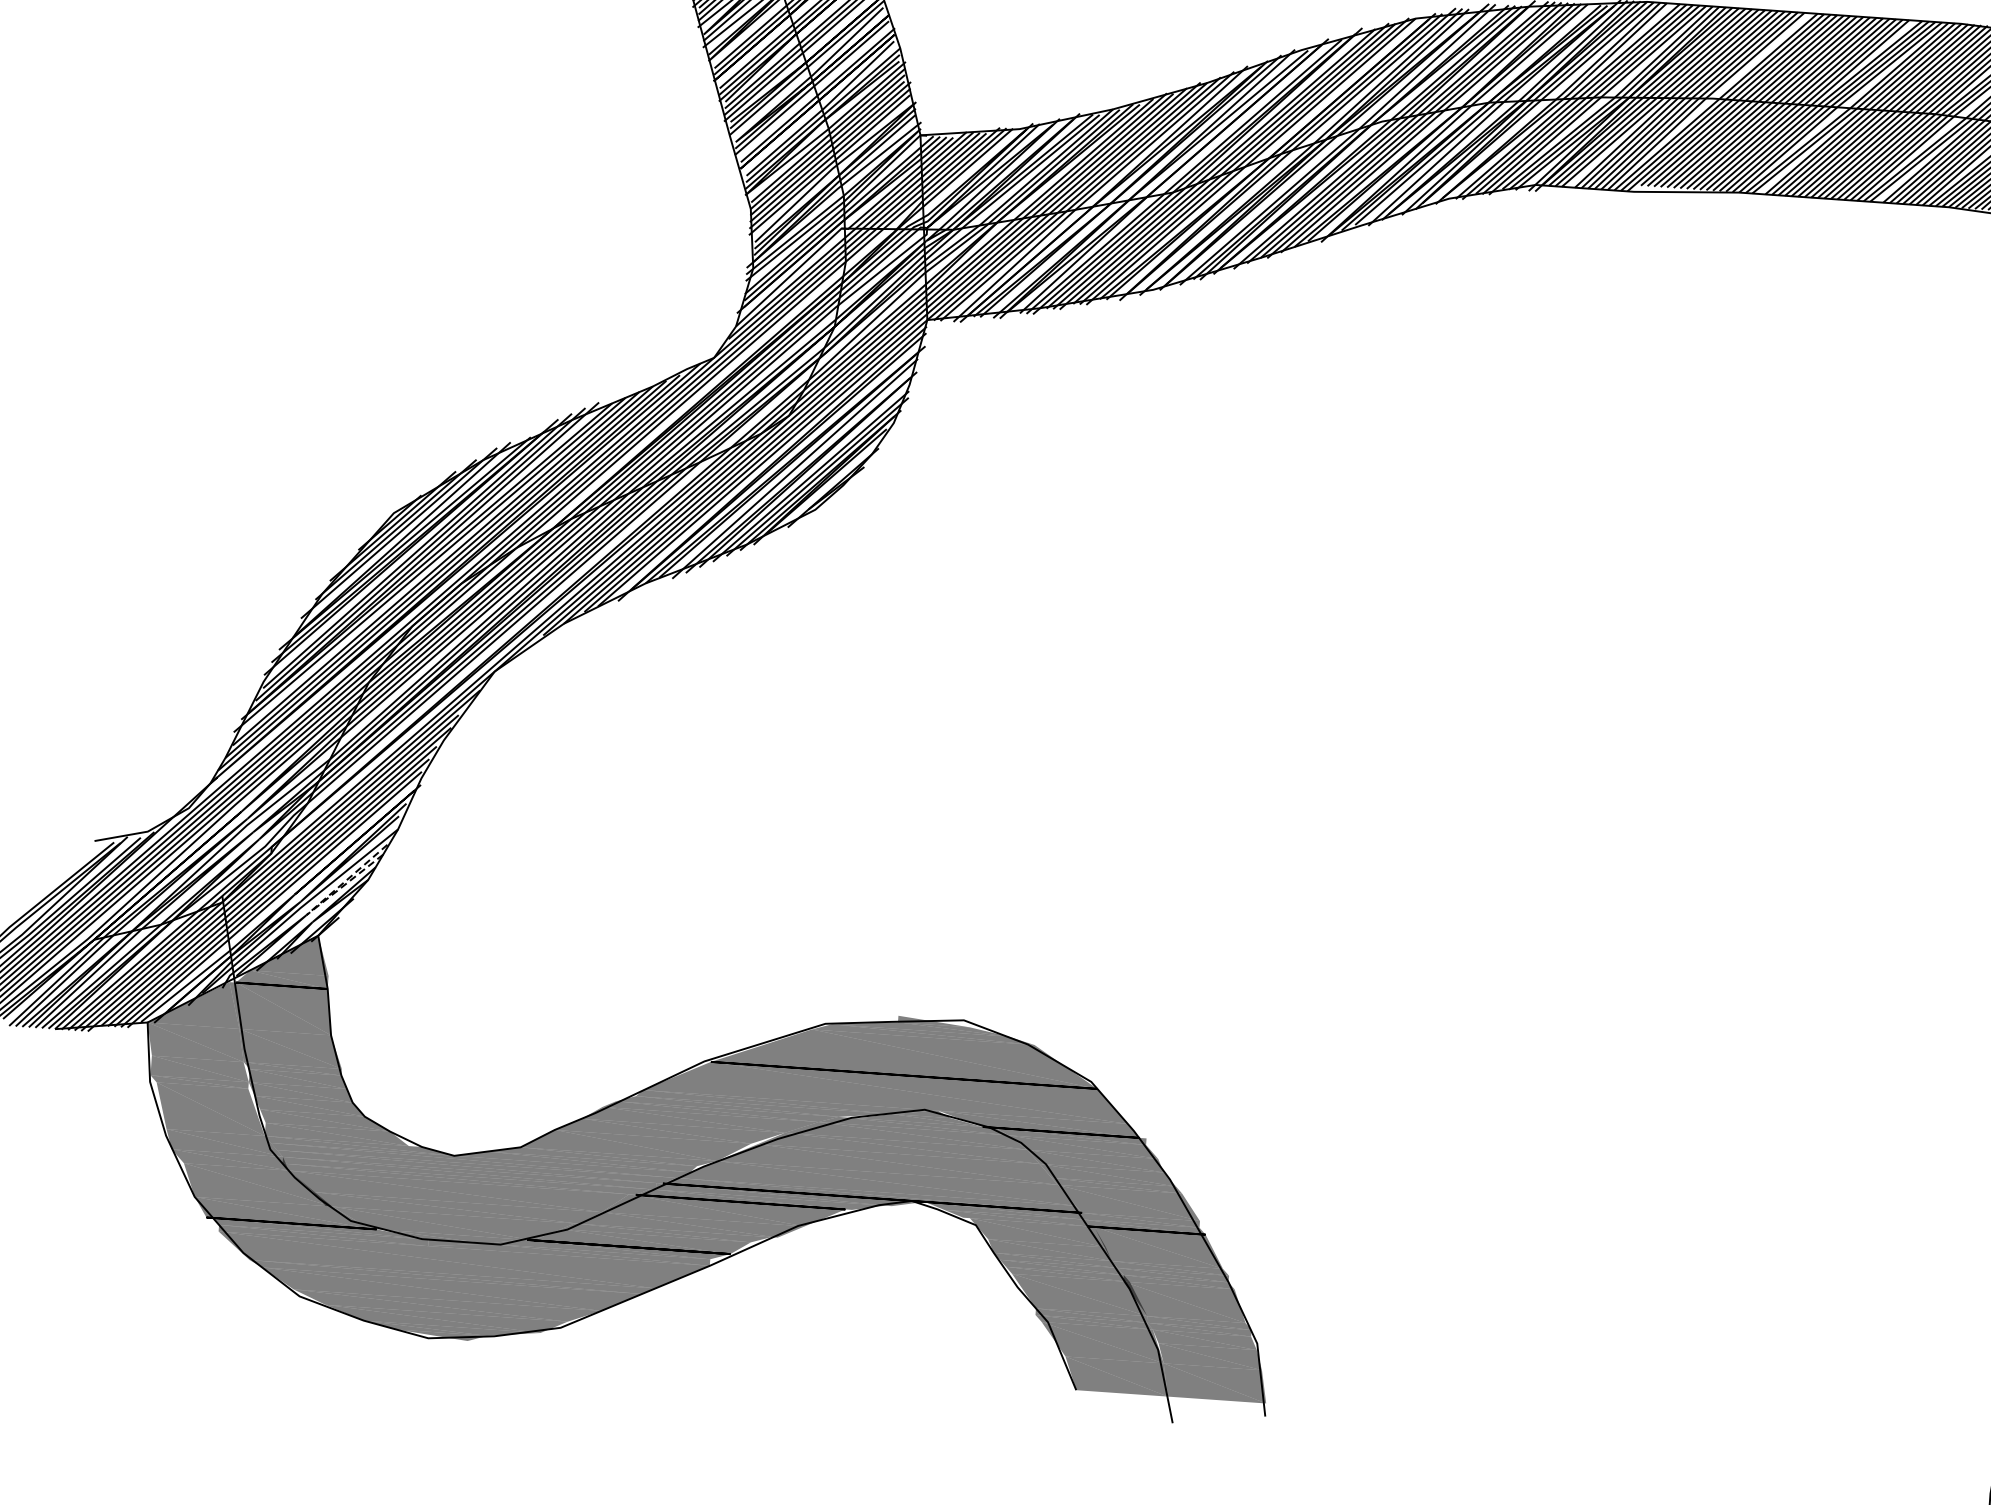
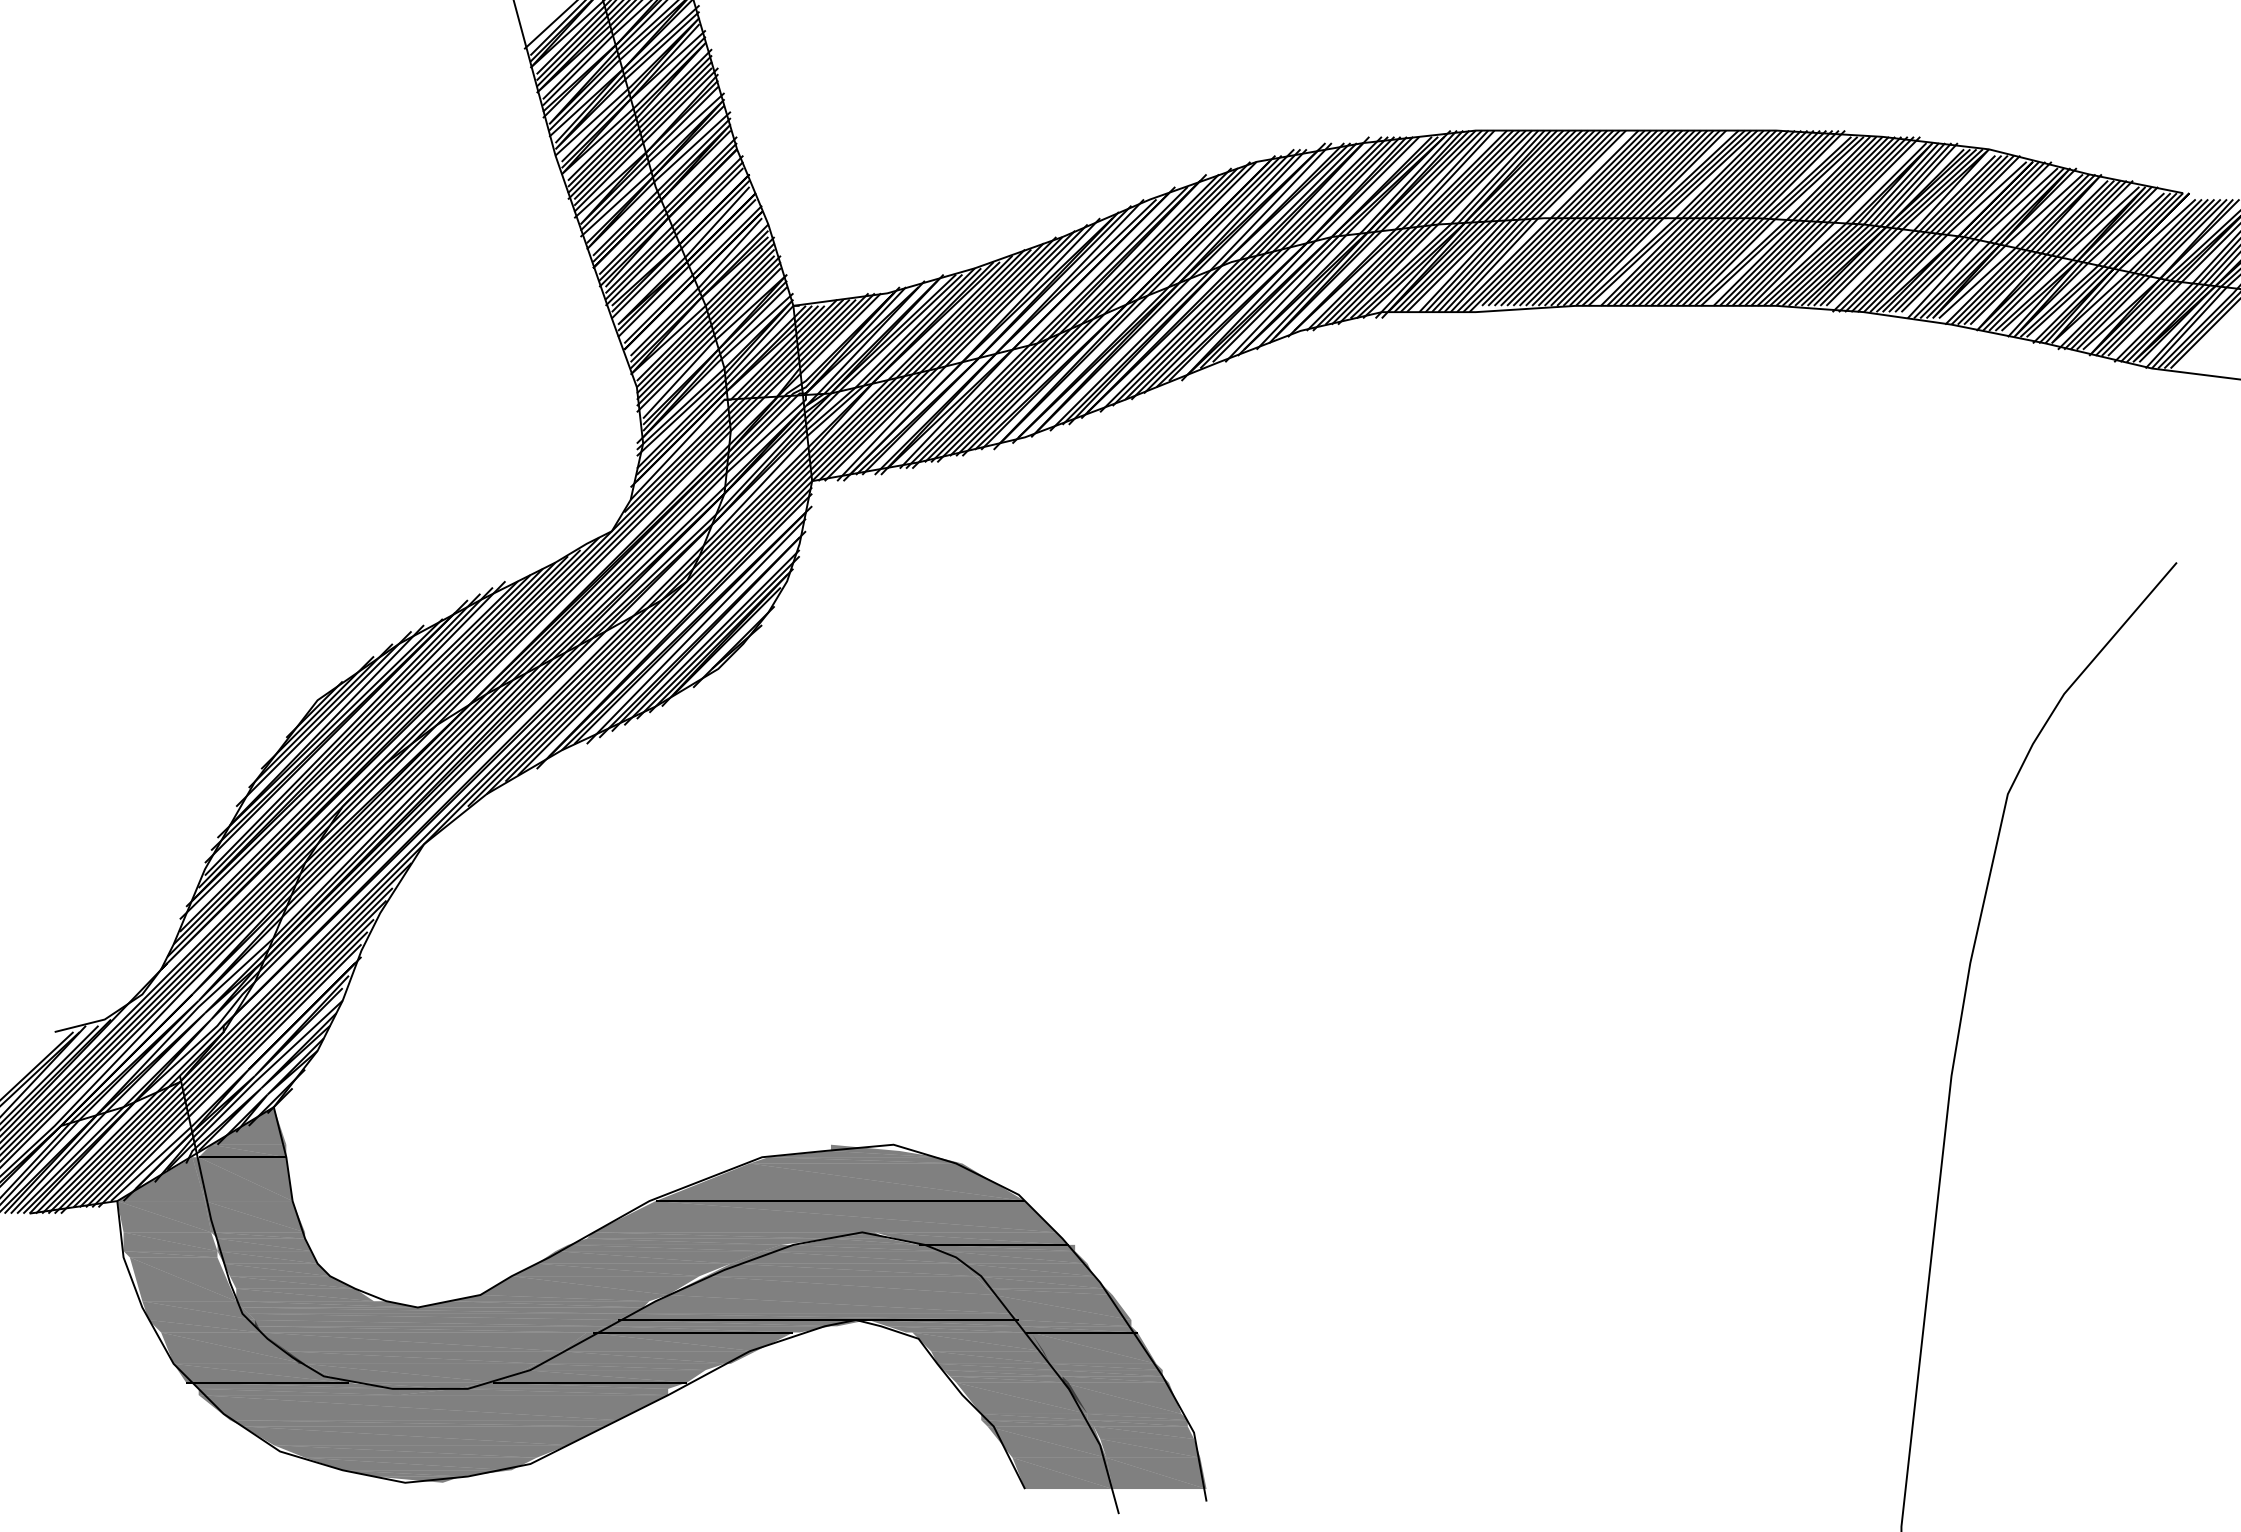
line: (311, 911) -> (265, 1084), dashed -> solid

